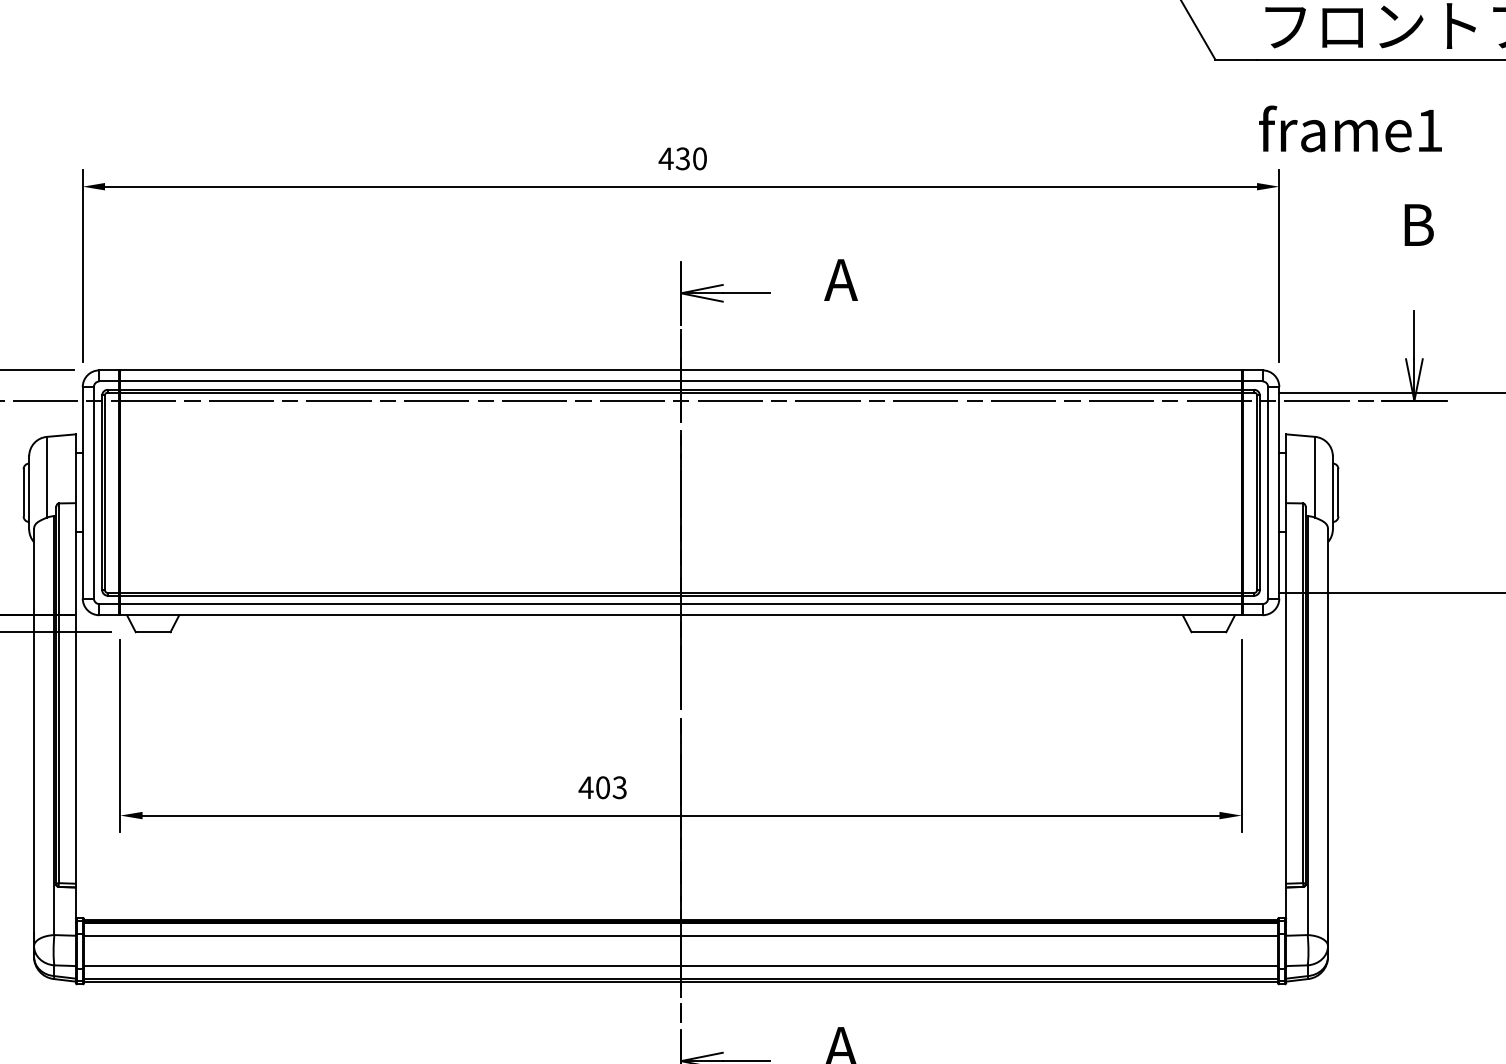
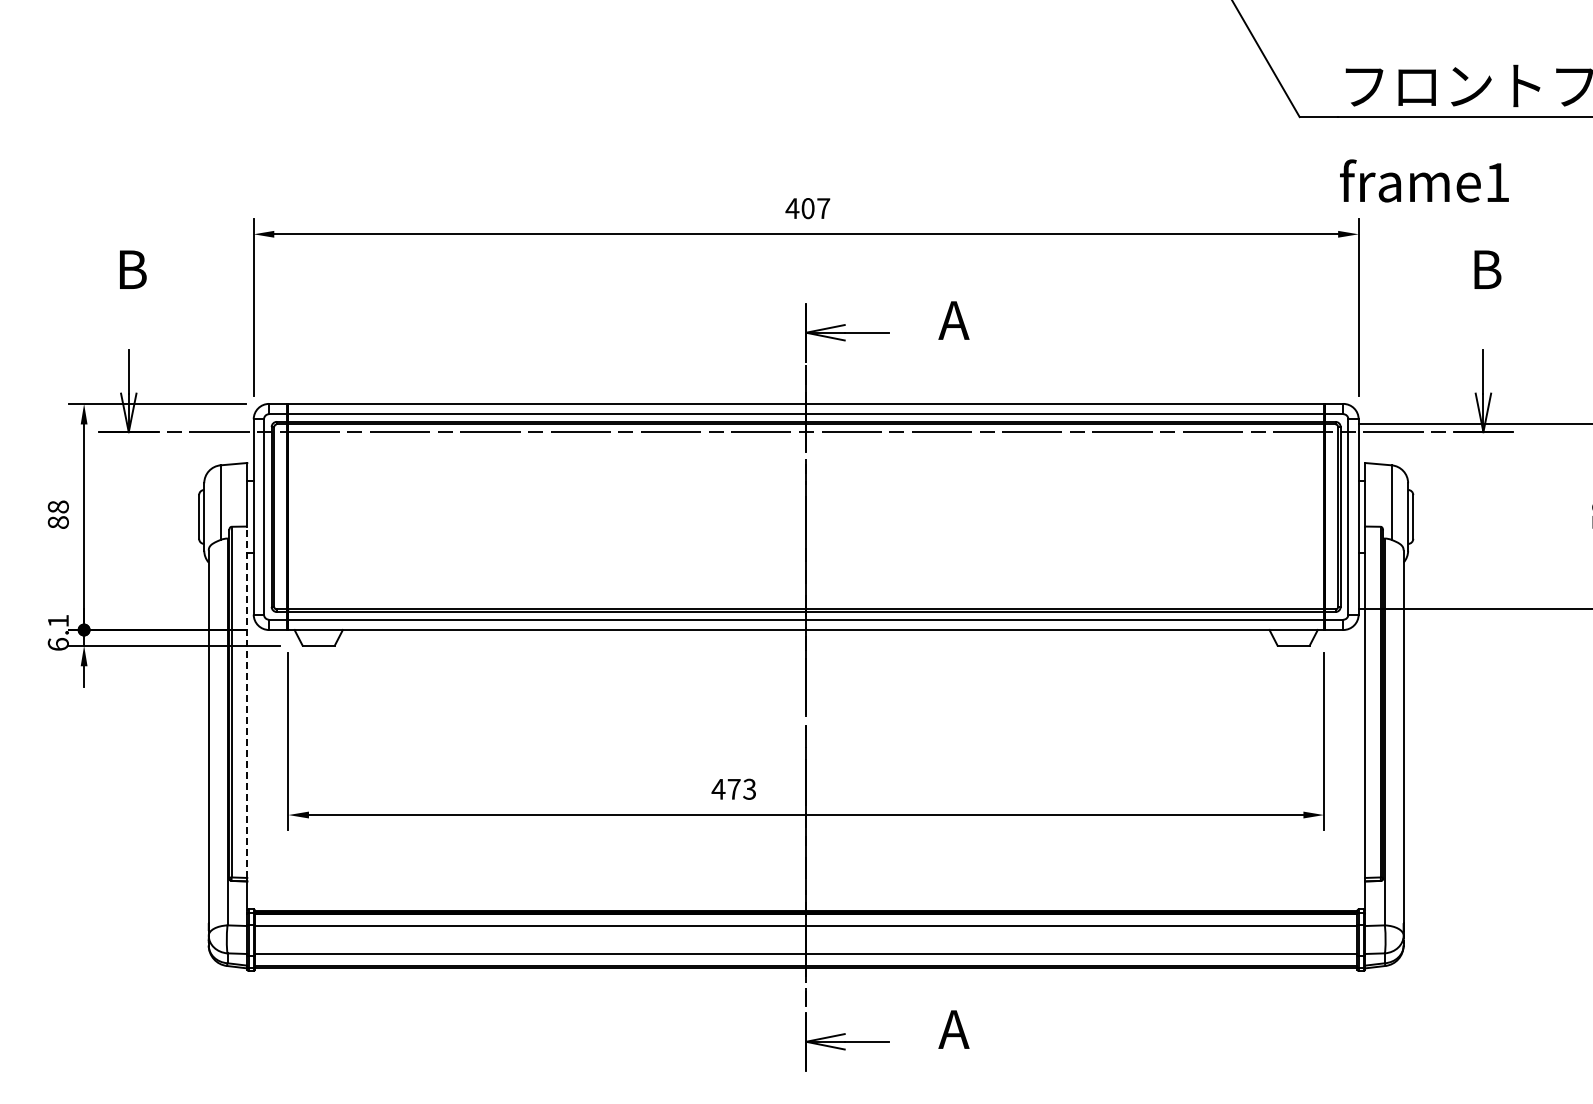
text: (691, 158) -> (815, 208), 430 -> 407
line: (76, 693) -> (247, 702), solid -> dashed
text: (602, 786) -> (733, 788), 403 -> 473

